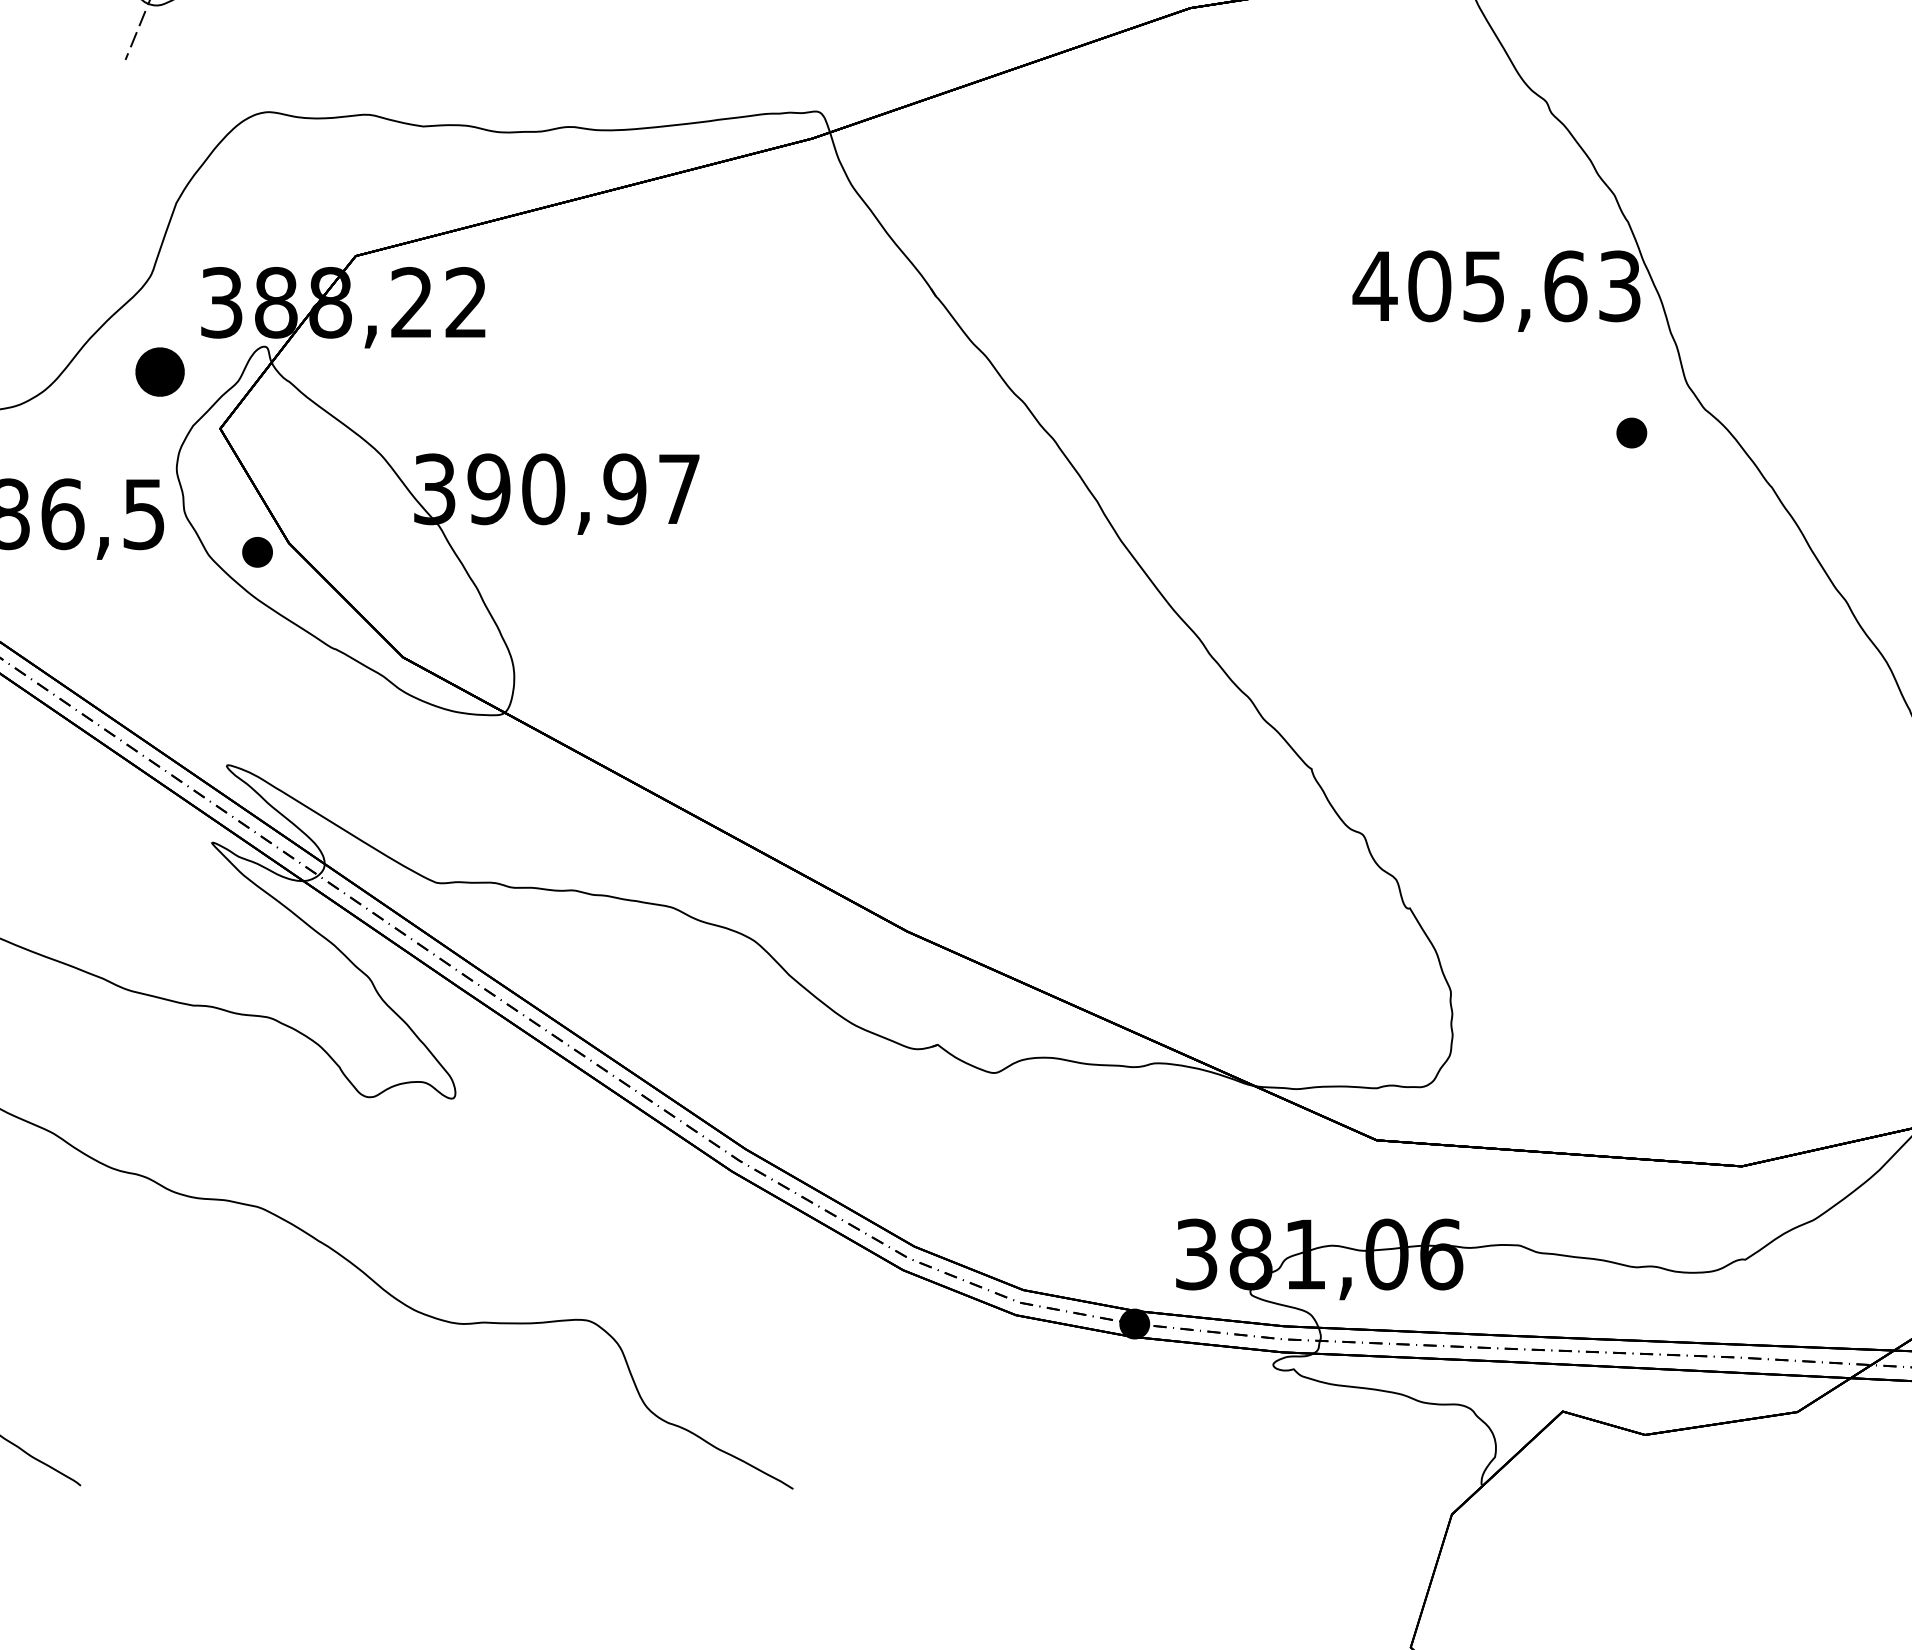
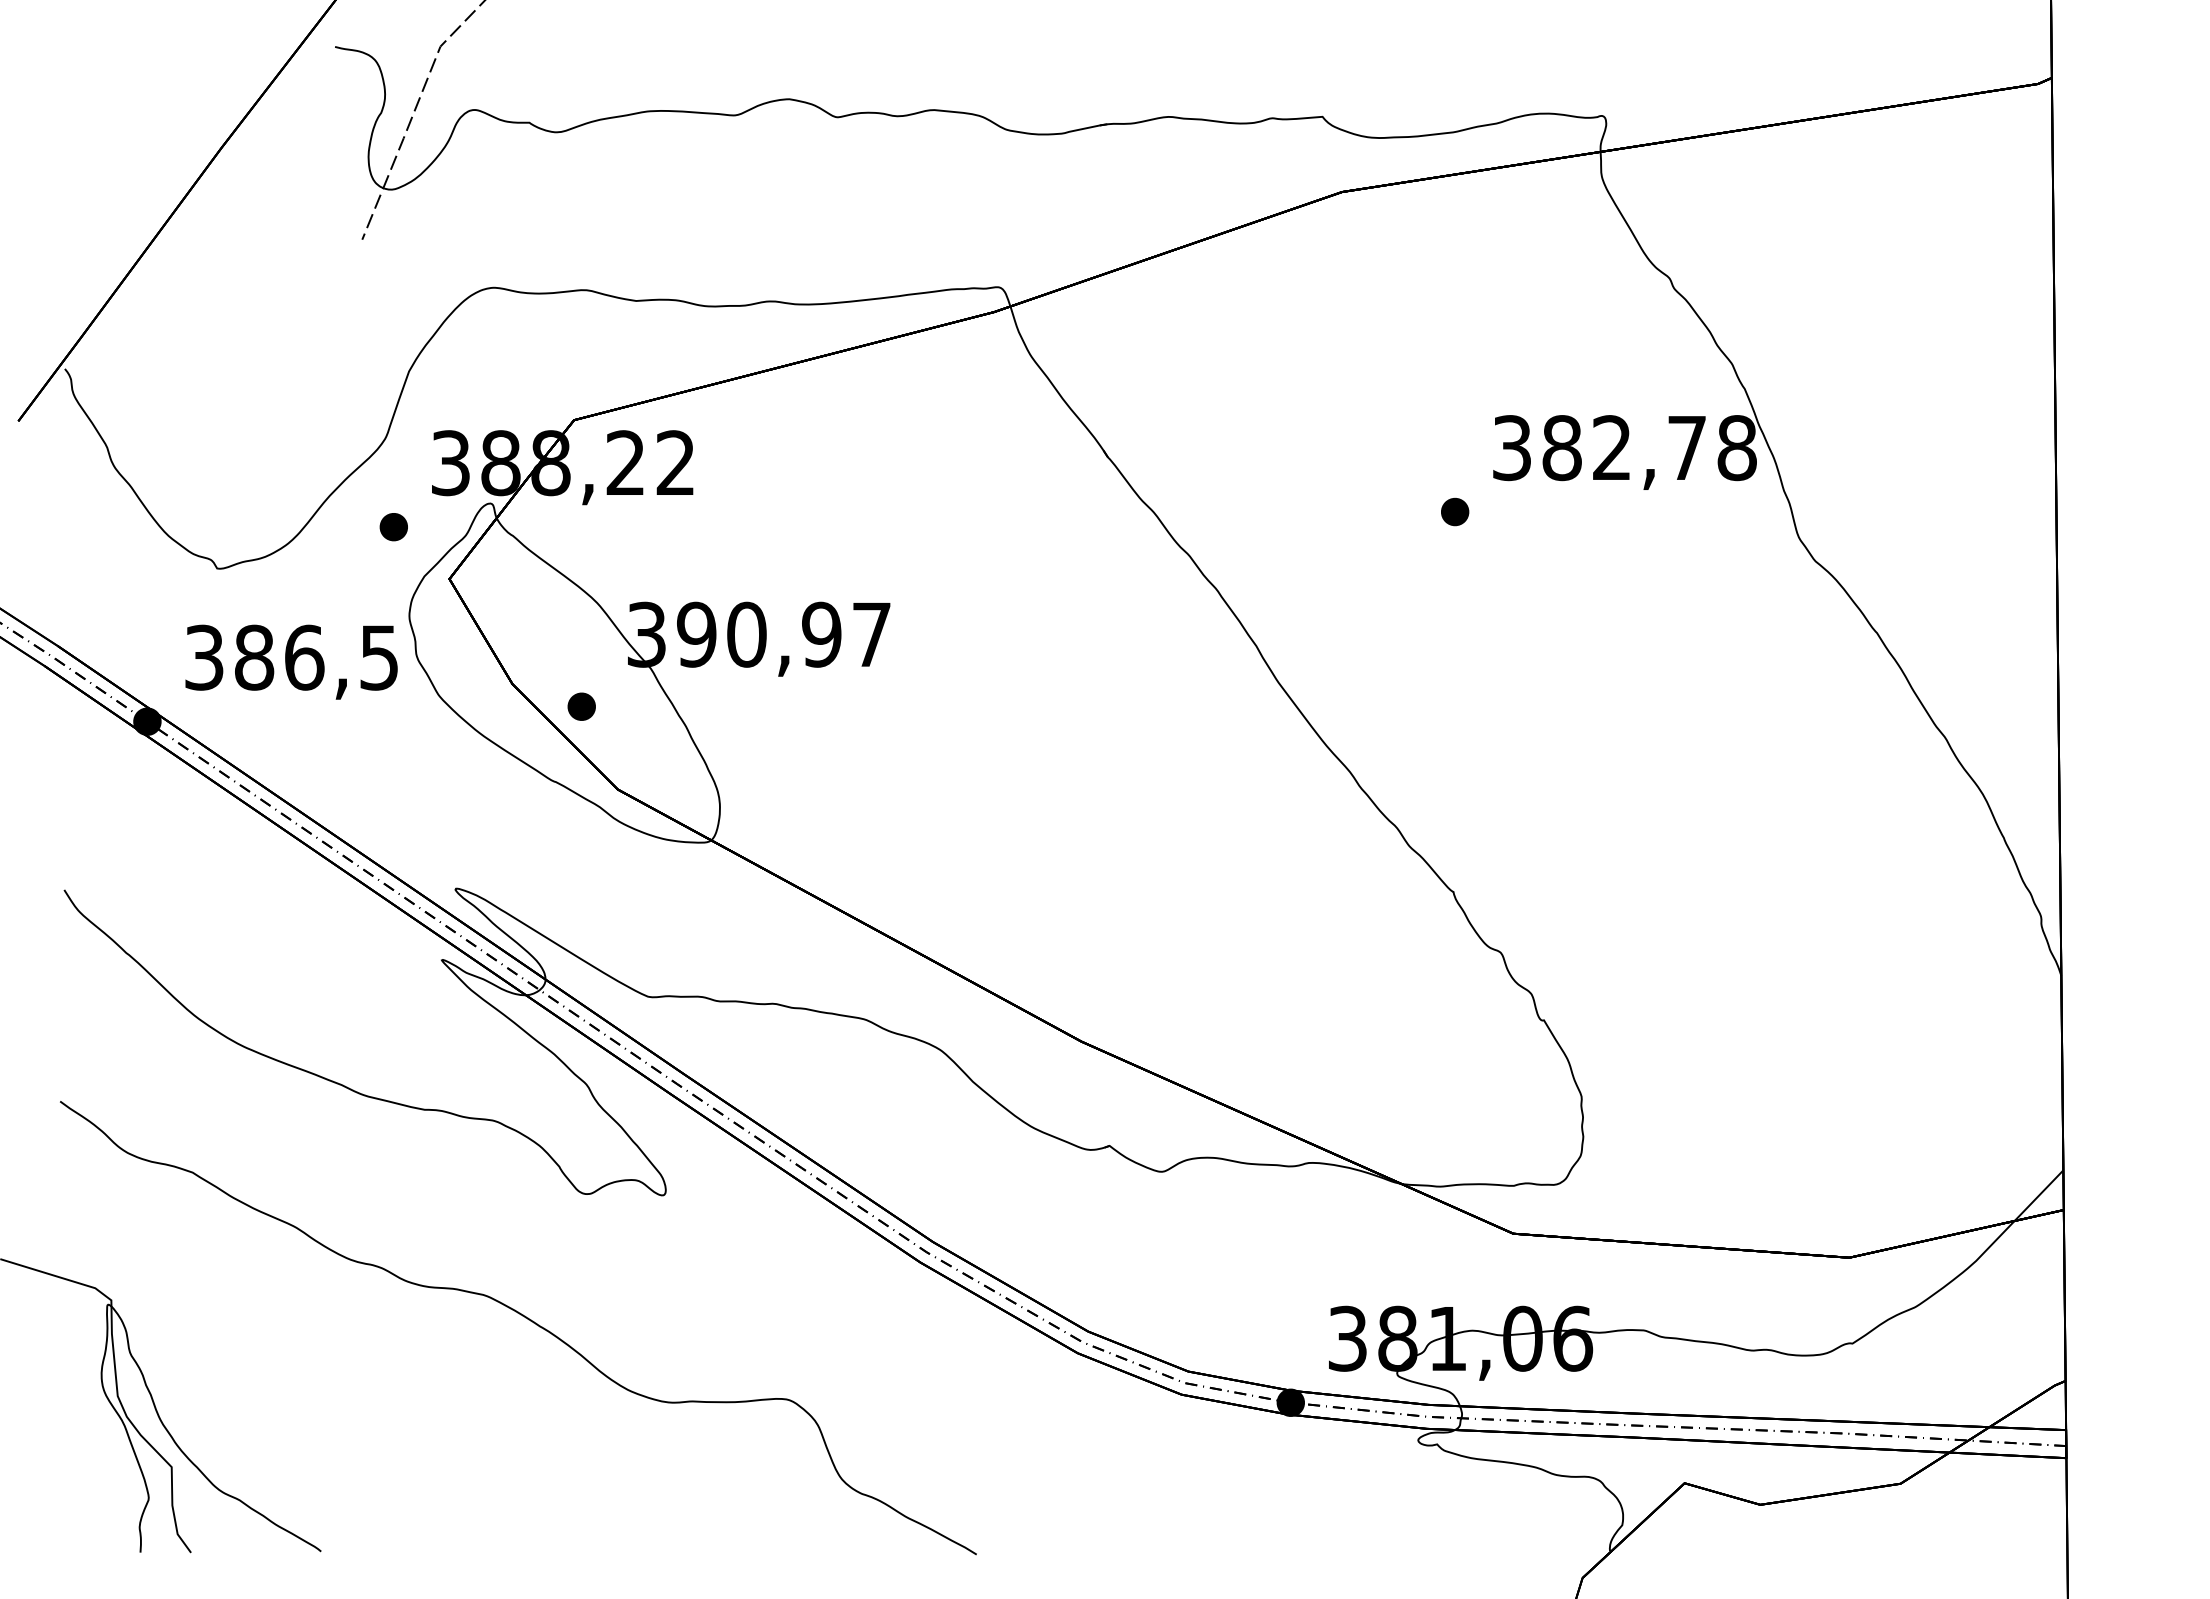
text: (1496, 286) -> (1623, 448), 405,63 -> 382,78
part: (159, 372) -> (393, 527), size x0.62
part: (1632, 432) -> (1455, 511), moved
part: (257, 552) -> (581, 706), moved

